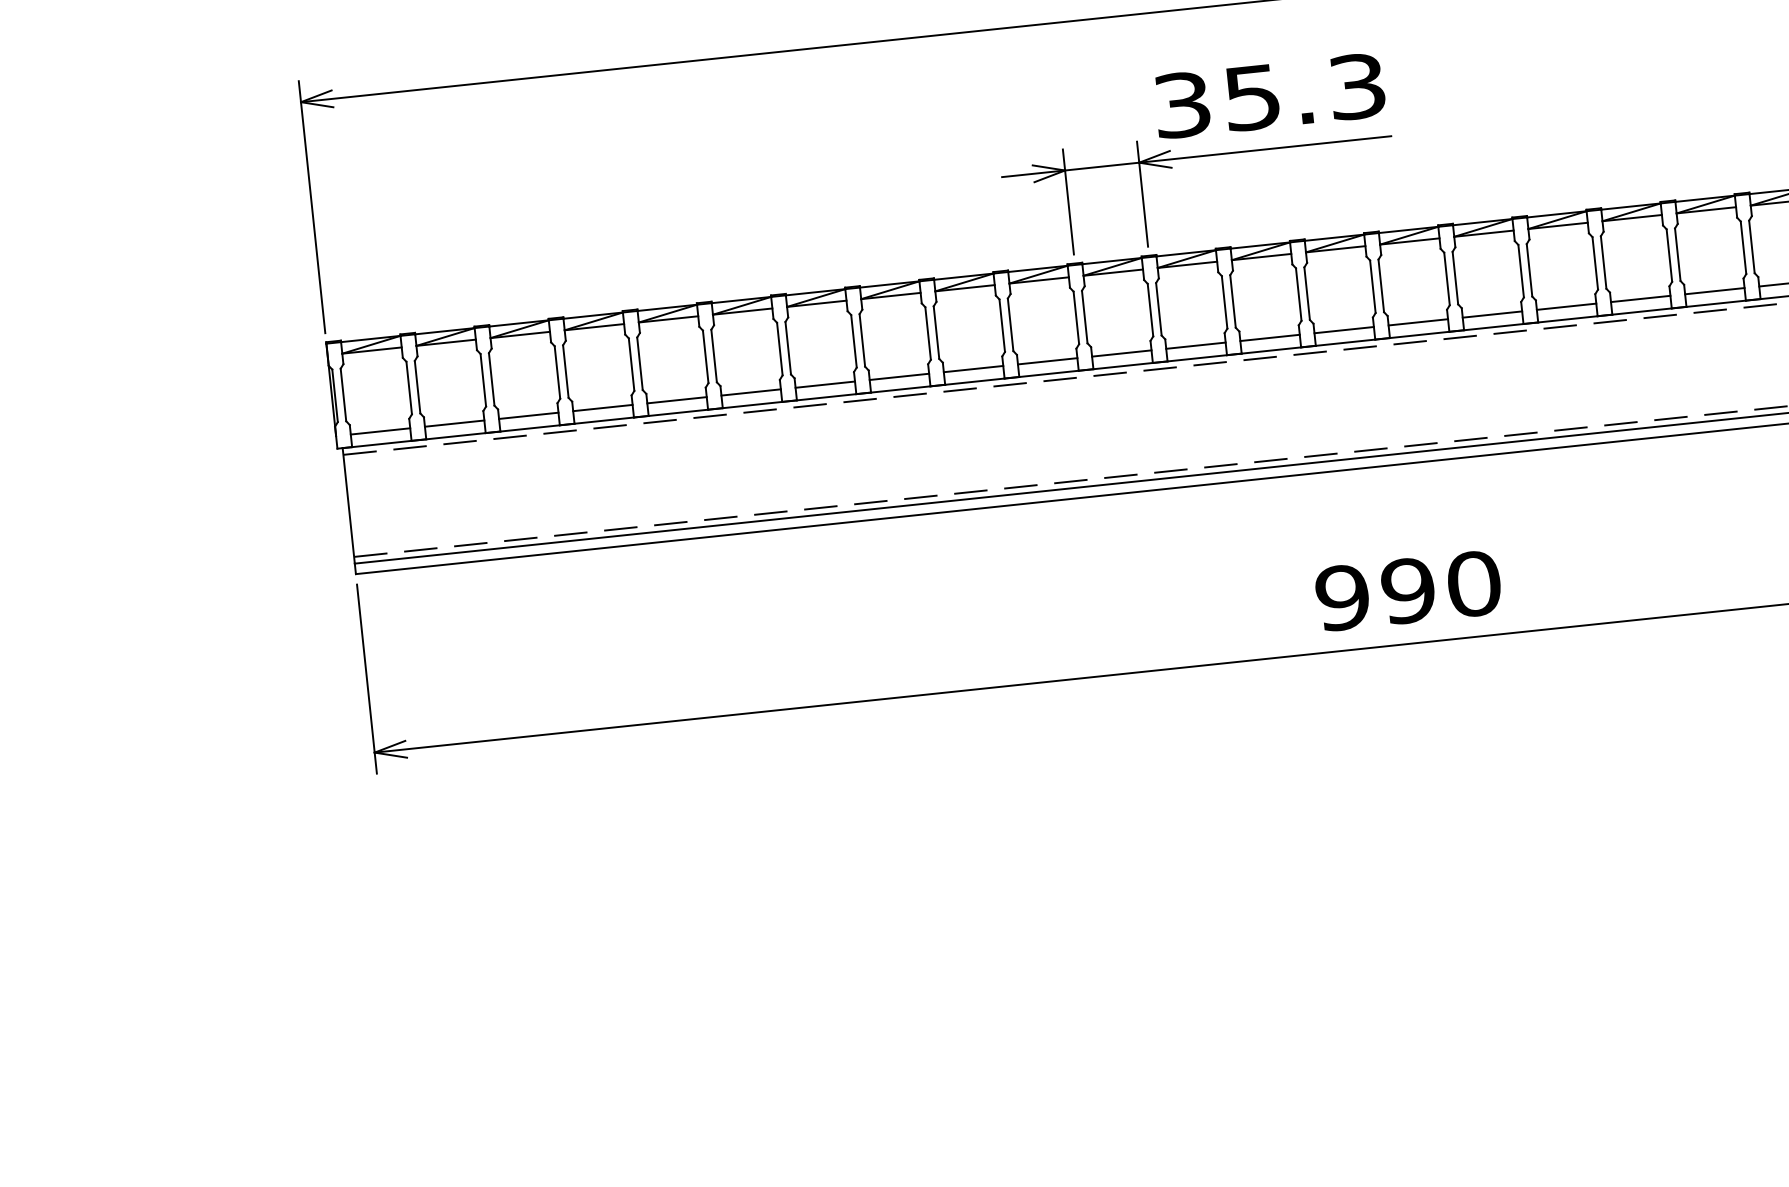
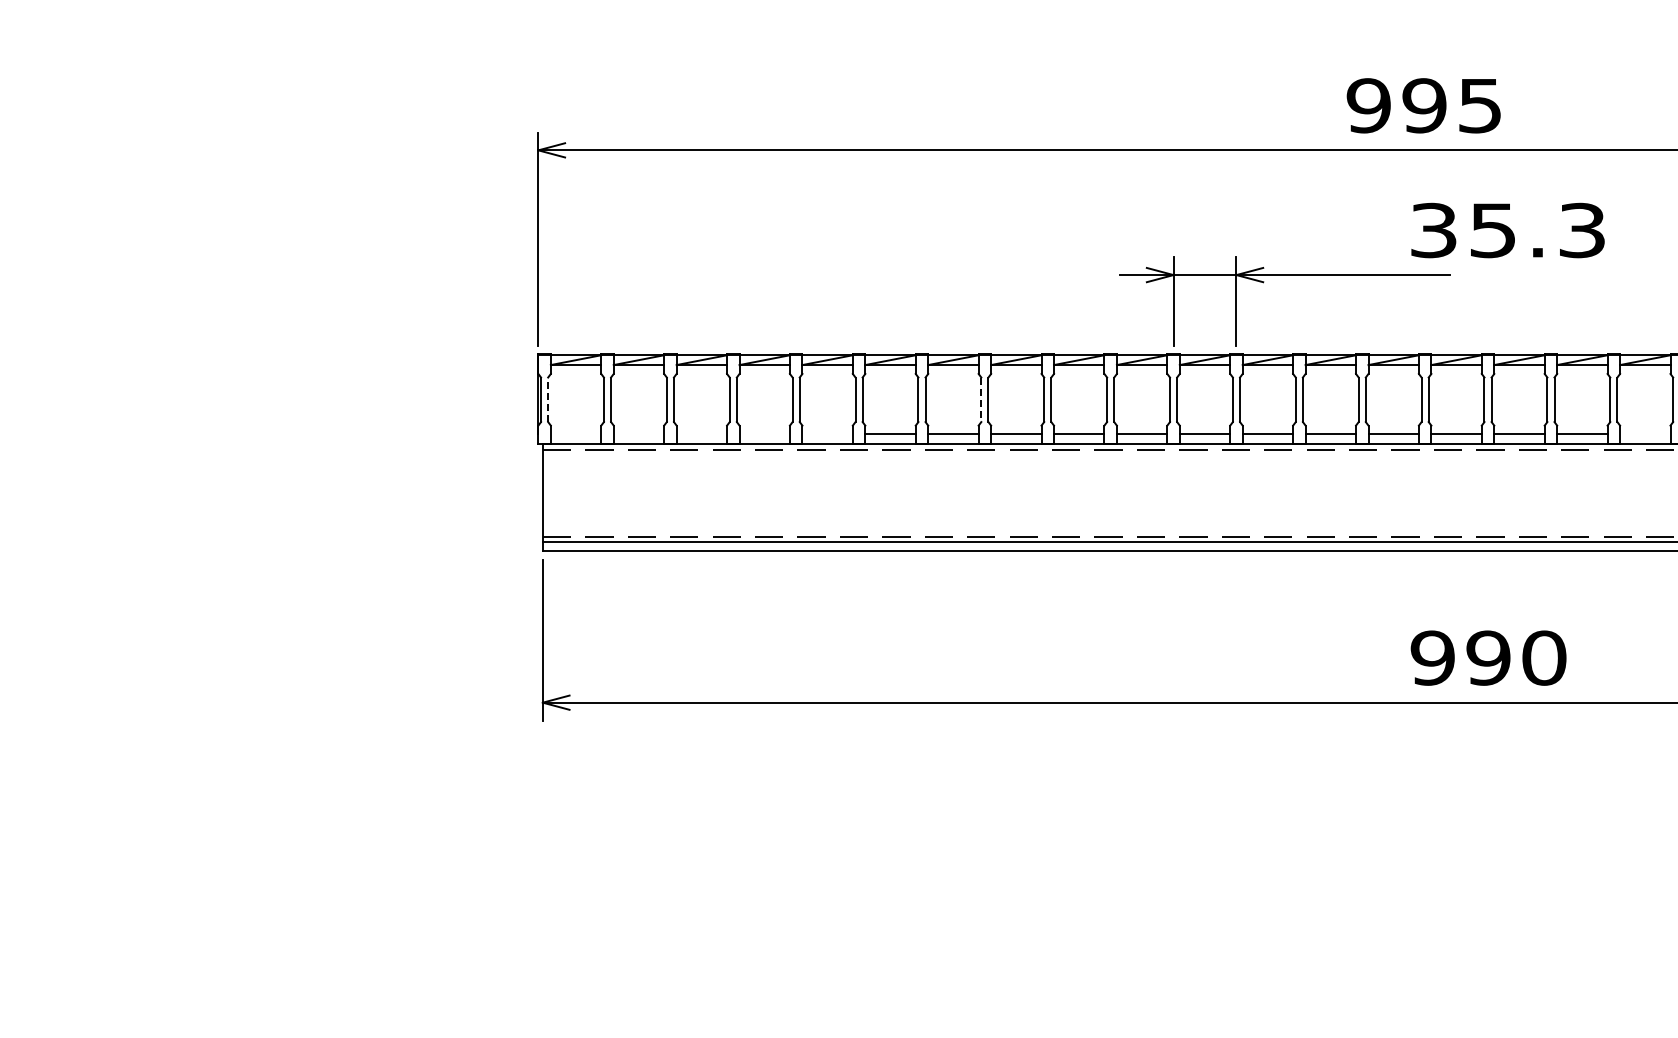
text: (1269, 95) -> (1507, 230), moved
line: (1640, 298) -> (1645, 433), removed
line: (854, 342) -> (981, 400), solid -> dashed
line: (343, 394) -> (548, 399), solid -> dashed
line: (676, 400) -> (827, 433), removed
line: (602, 407) -> (764, 433), removed
line: (528, 415) -> (701, 433), removed
line: (454, 423) -> (638, 433), removed
line: (379, 431) -> (575, 433), removed
text: (1408, 590) -> (1488, 657), moved

